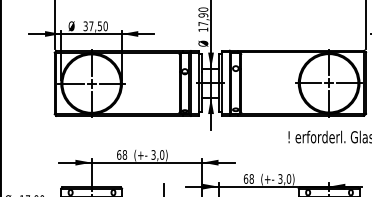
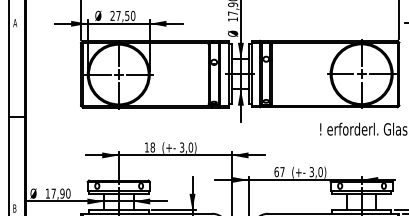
text: (85, 26) -> (112, 16), 37,50 -> 27,50
text: (118, 154) -> (146, 147), 68 -> 18
text: (251, 179) -> (282, 172), 68 -> 67

